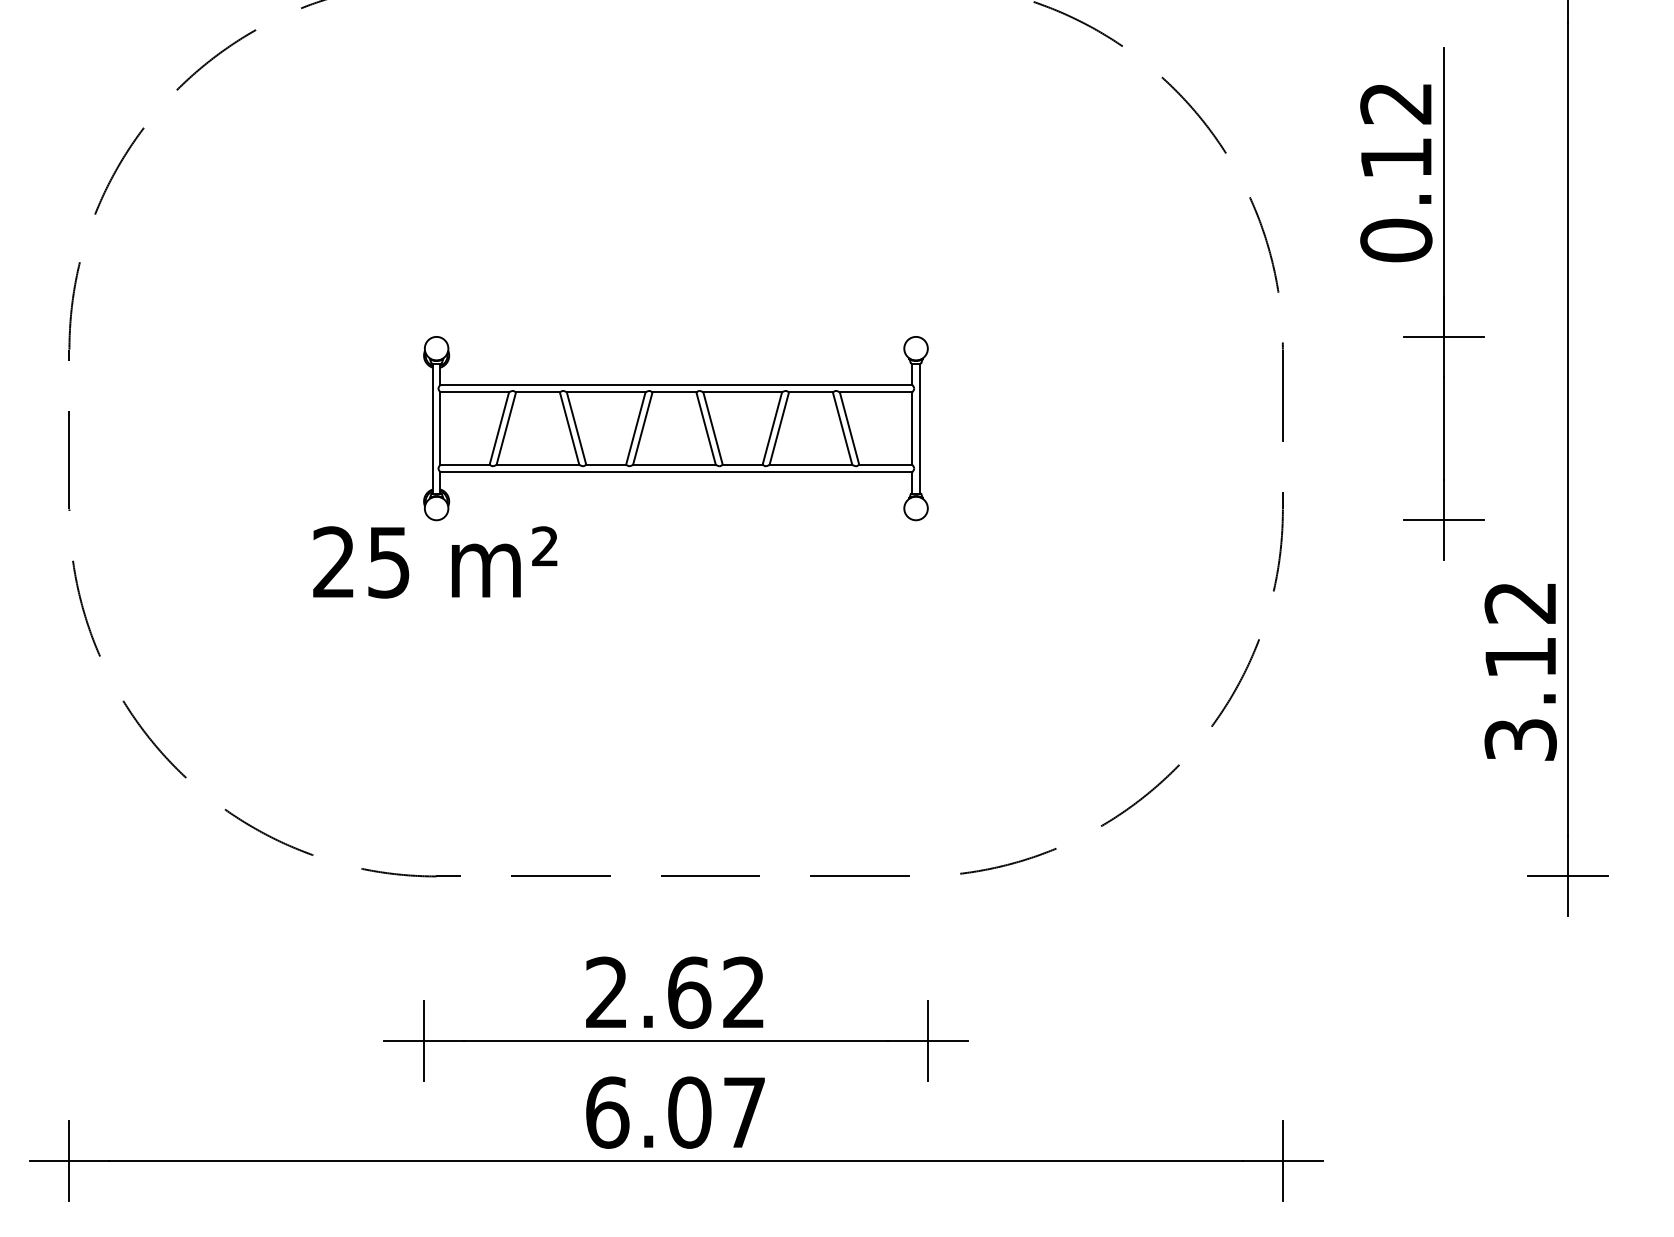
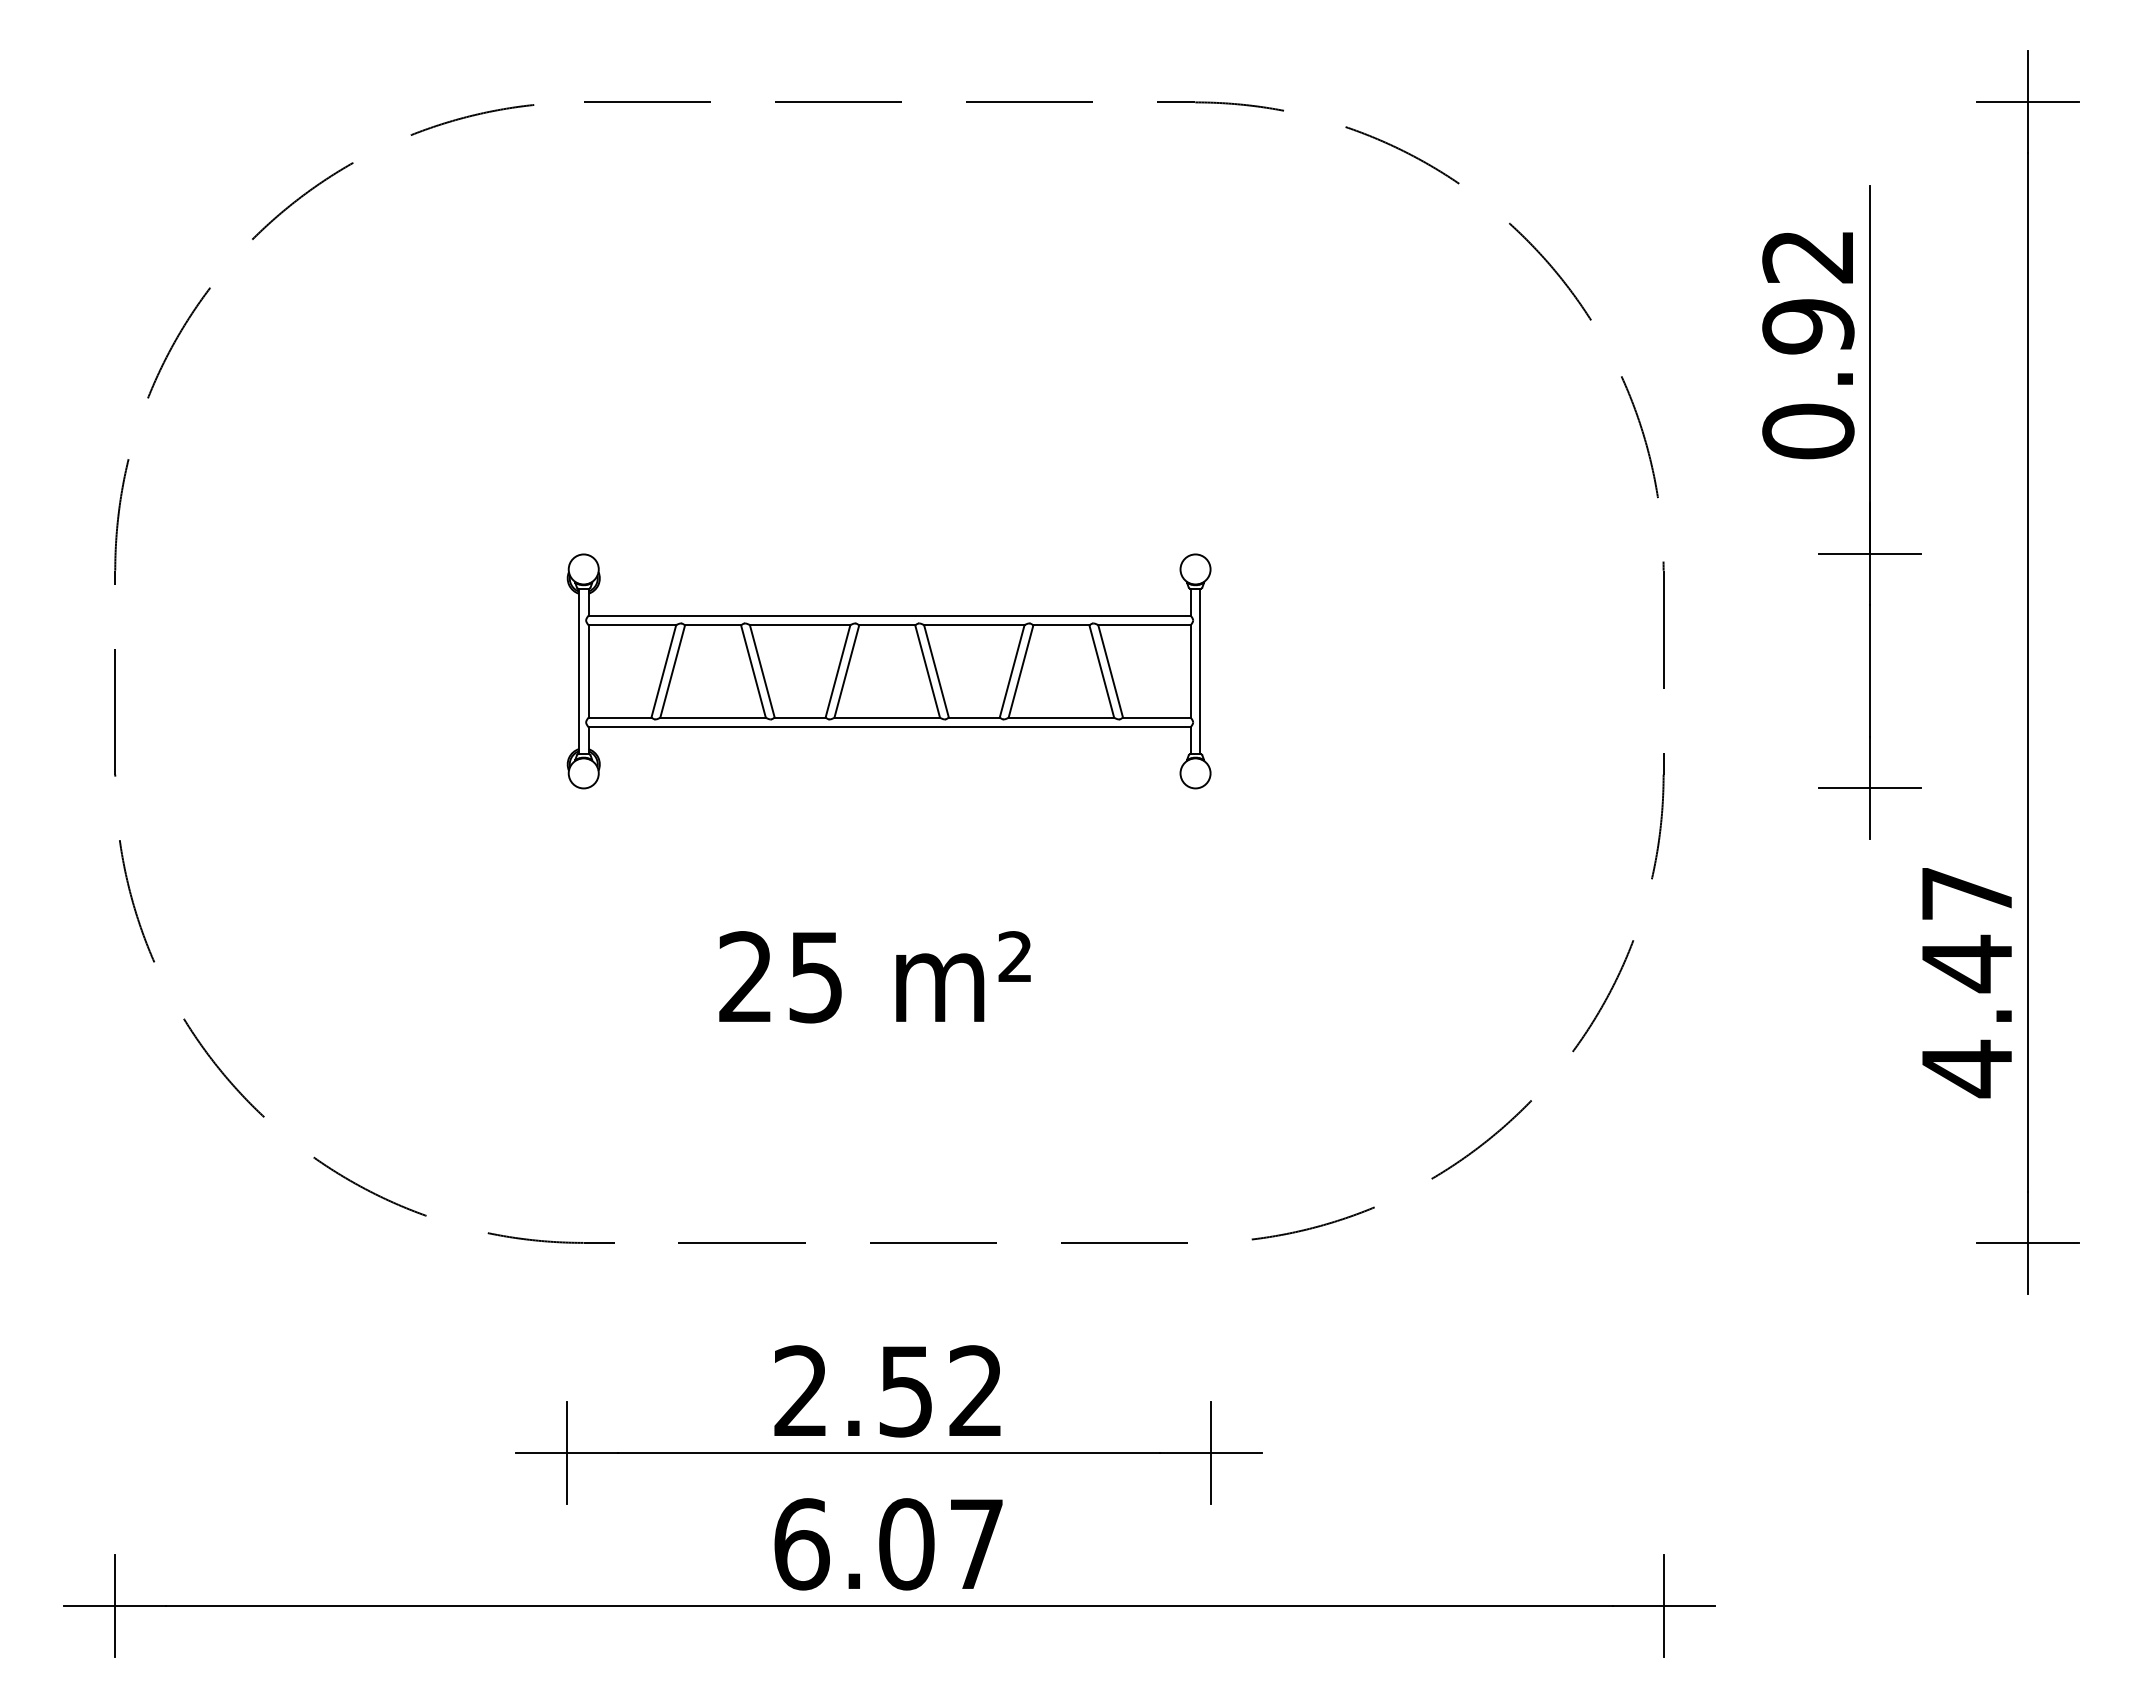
text: (1396, 158) -> (1808, 326), 0.12 -> 0.92
text: (434, 562) -> (874, 977), moved
text: (1521, 673) -> (1967, 983), 3.12 -> 4.47
text: (689, 992) -> (906, 1391), 2.62 -> 2.52

